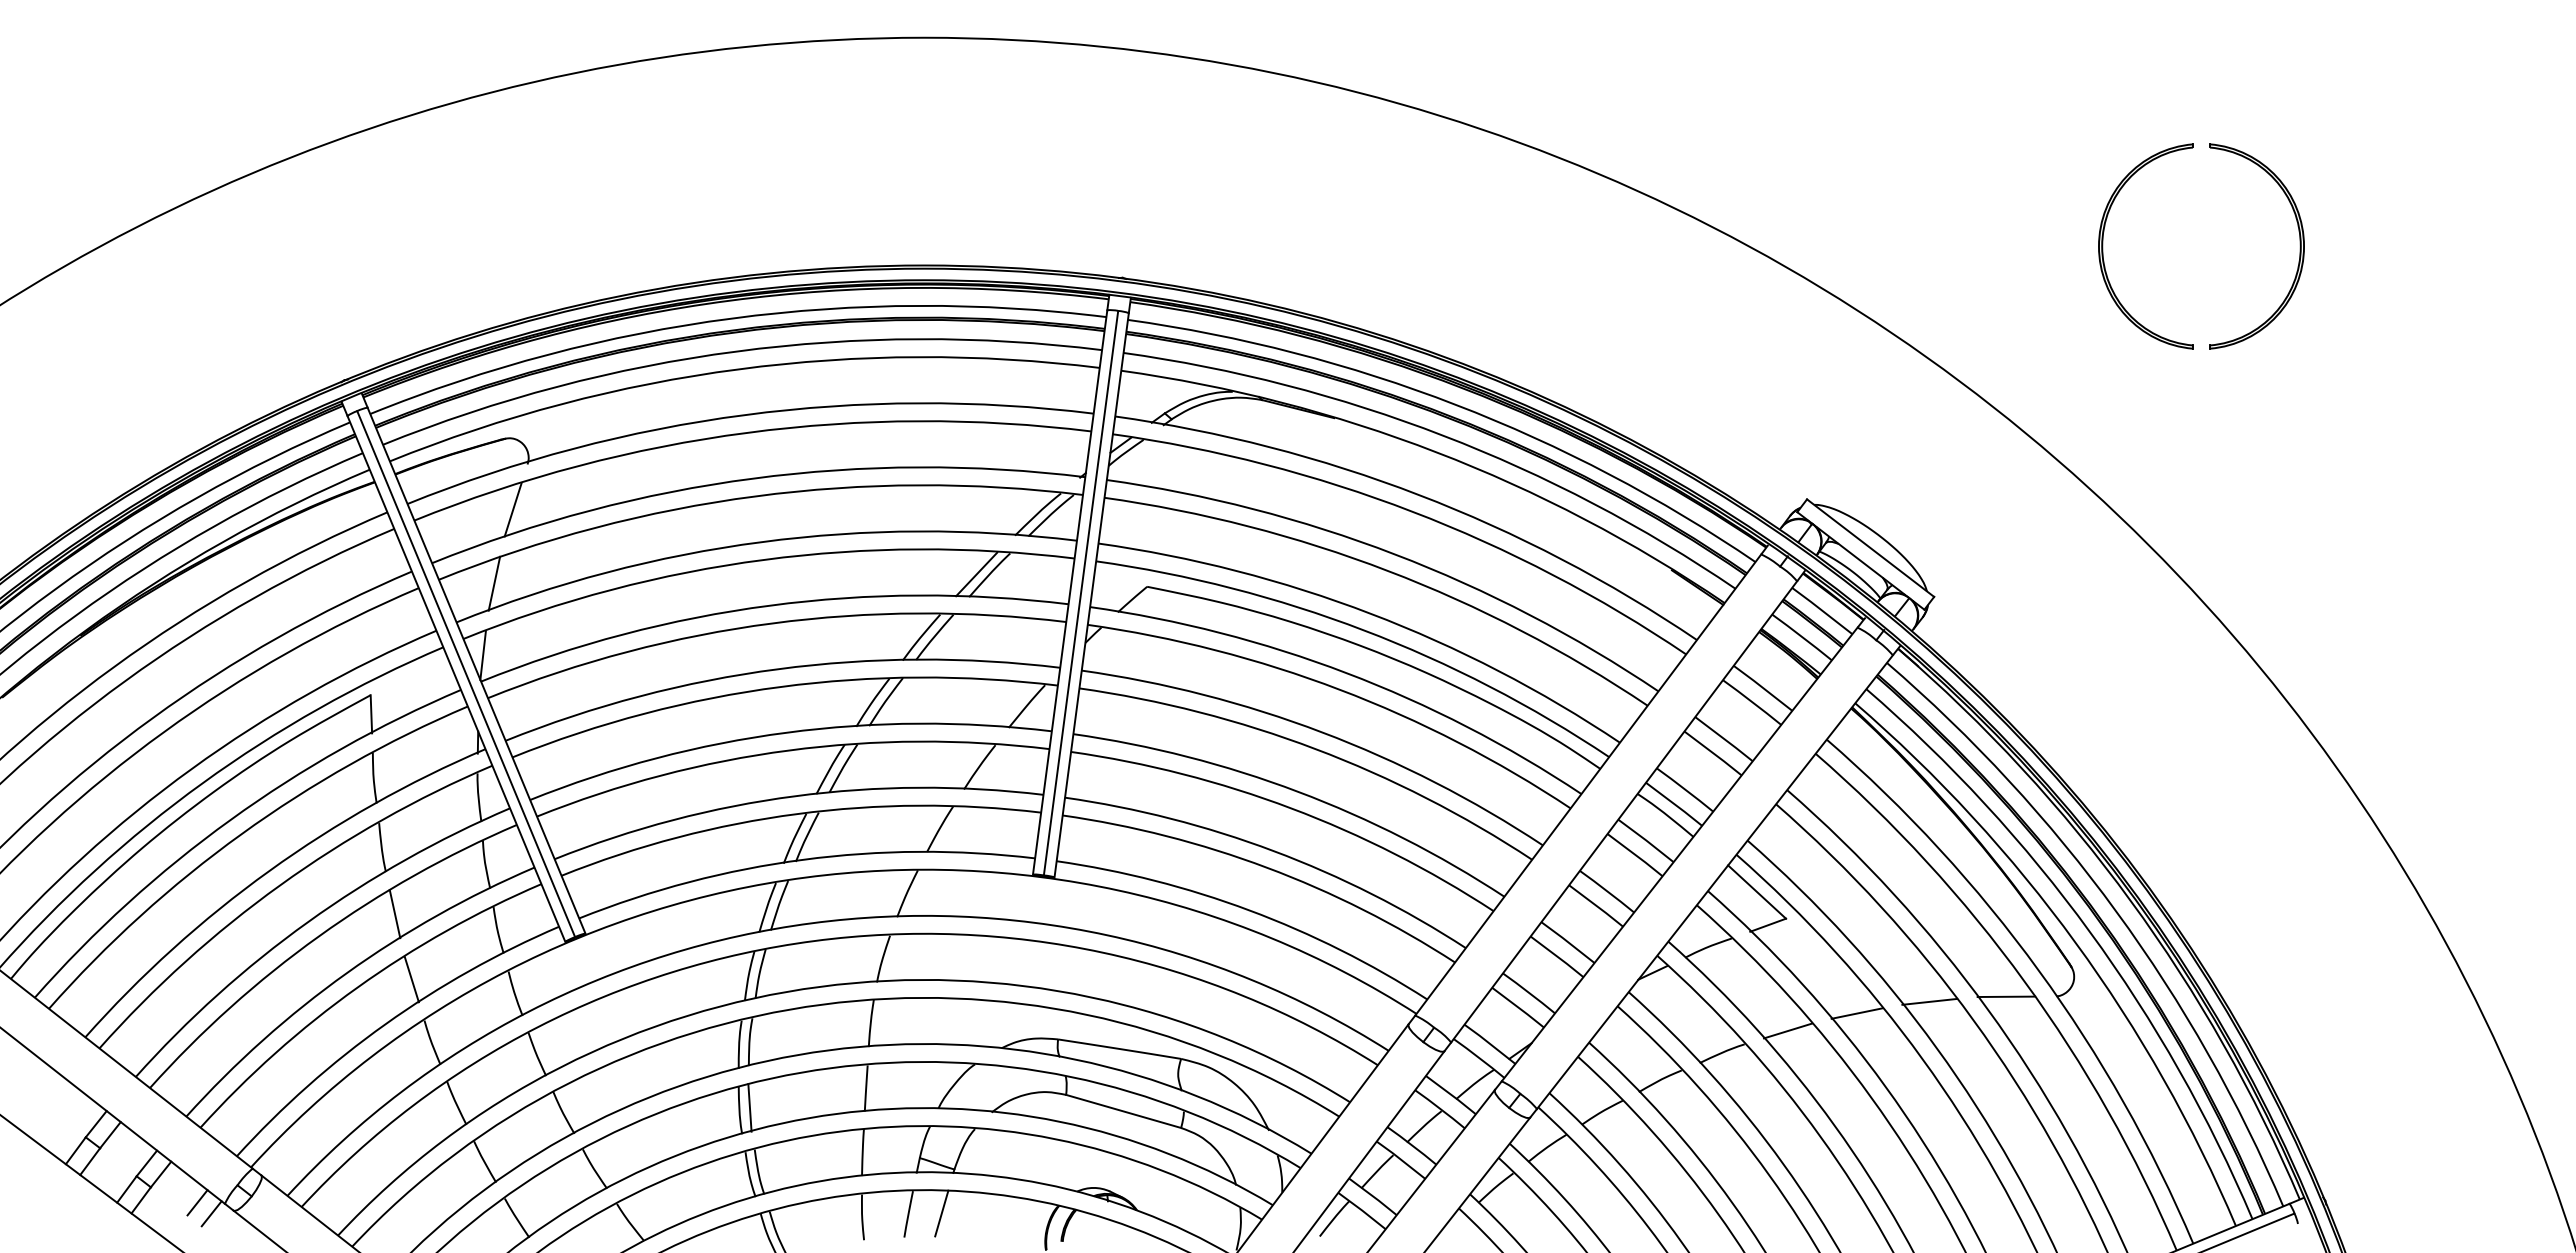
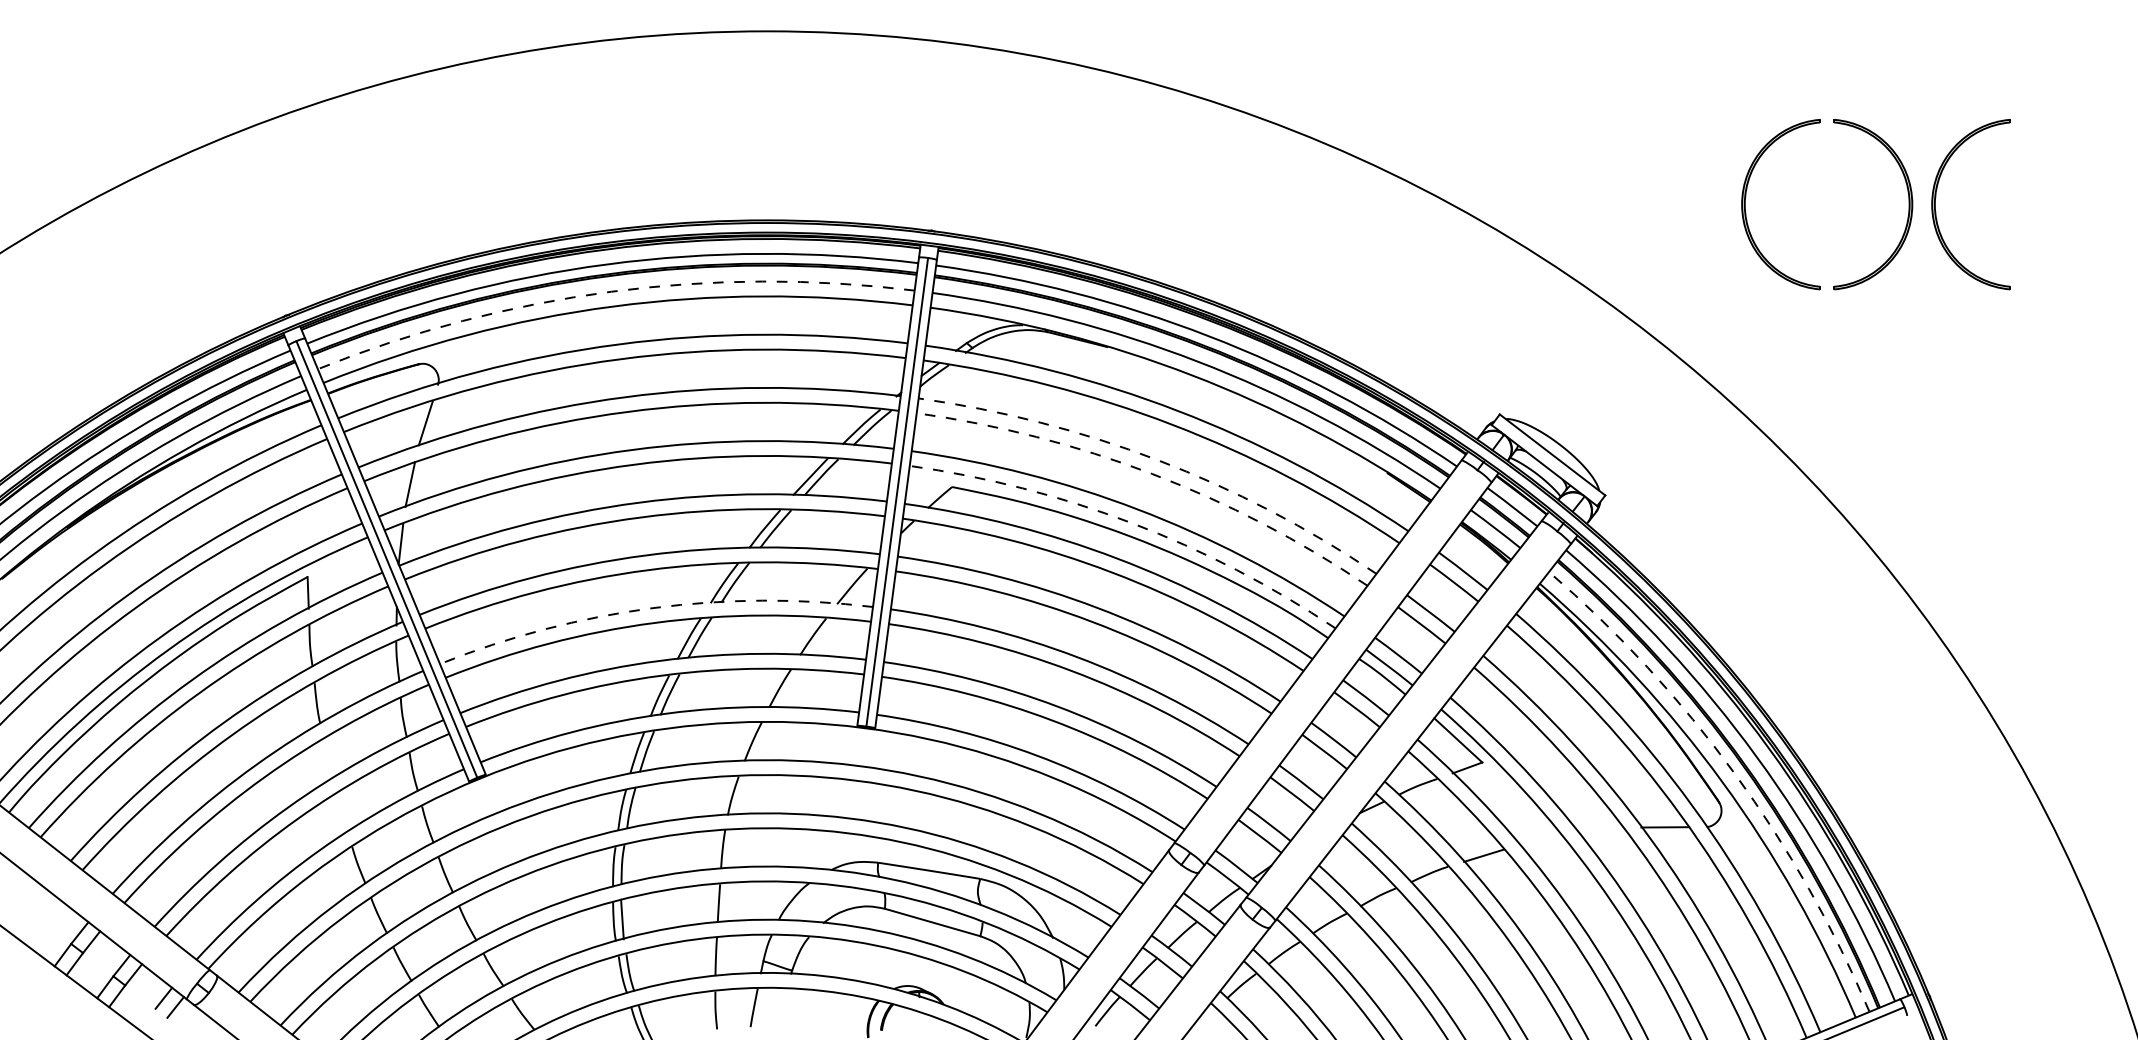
part: (2332, 246) -> (1935, 204), added
arc: (736, 351) -> (611, 291), solid -> dashed
arc: (1394, 554) -> (1157, 460), solid -> dashed
arc: (1387, 570) -> (1151, 473), solid -> dashed
arc: (1363, 630) -> (1131, 523), solid -> dashed
arc: (786, 732) -> (652, 607), solid -> dashed
line: (394, 913) -> (327, 758), removed
arc: (2089, 931) -> (1734, 773), solid -> dashed
line: (411, 979) -> (341, 812), removed
line: (1929, 1001) -> (1601, 831), removed
line: (1856, 1013) -> (1540, 841), removed
line: (941, 1213) -> (781, 1007), removed

